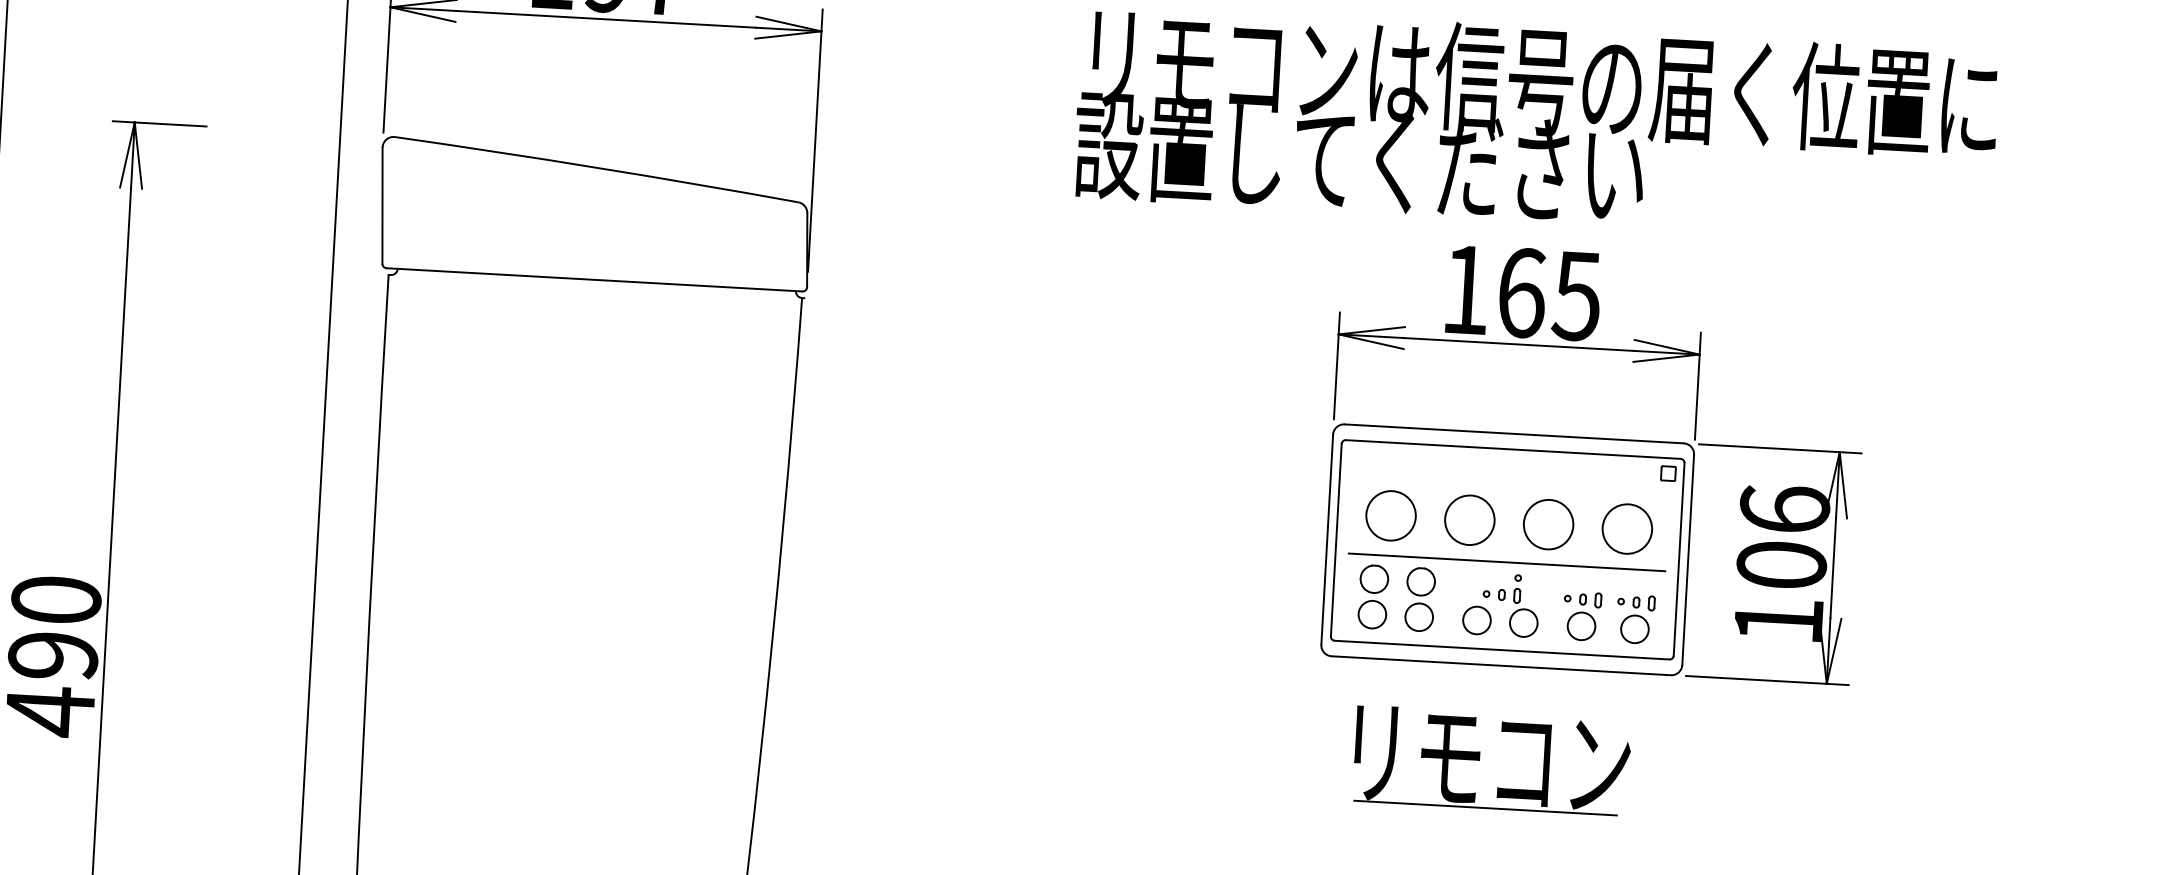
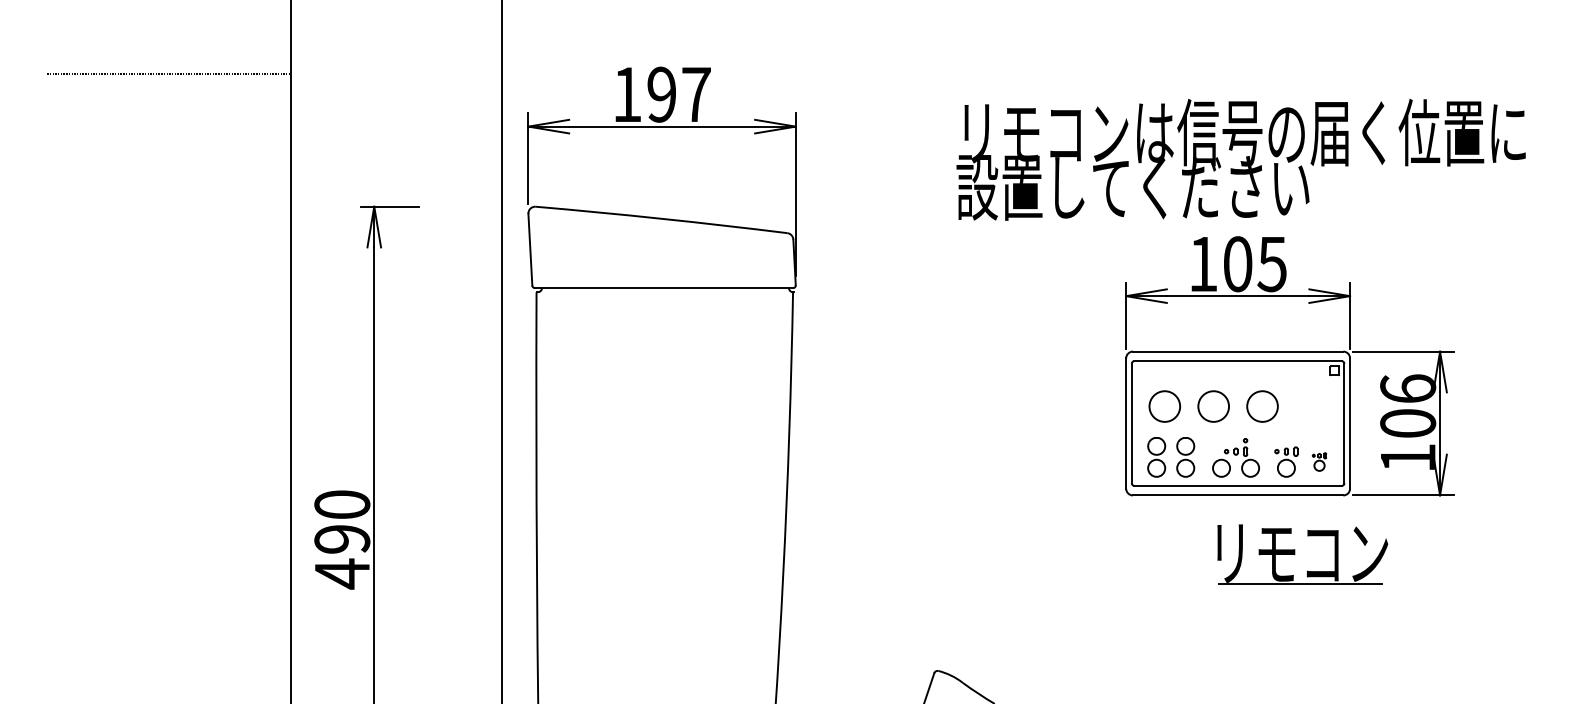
text: (1522, 293) -> (1238, 264), 165 -> 105
circle: (1627, 528) -> (1311, 406), removed
line: (1505, 562) -> (1237, 431), removed
part: (1635, 618) -> (1319, 461), size x0.6
part: (1480, 760) -> (1295, 554), moved

